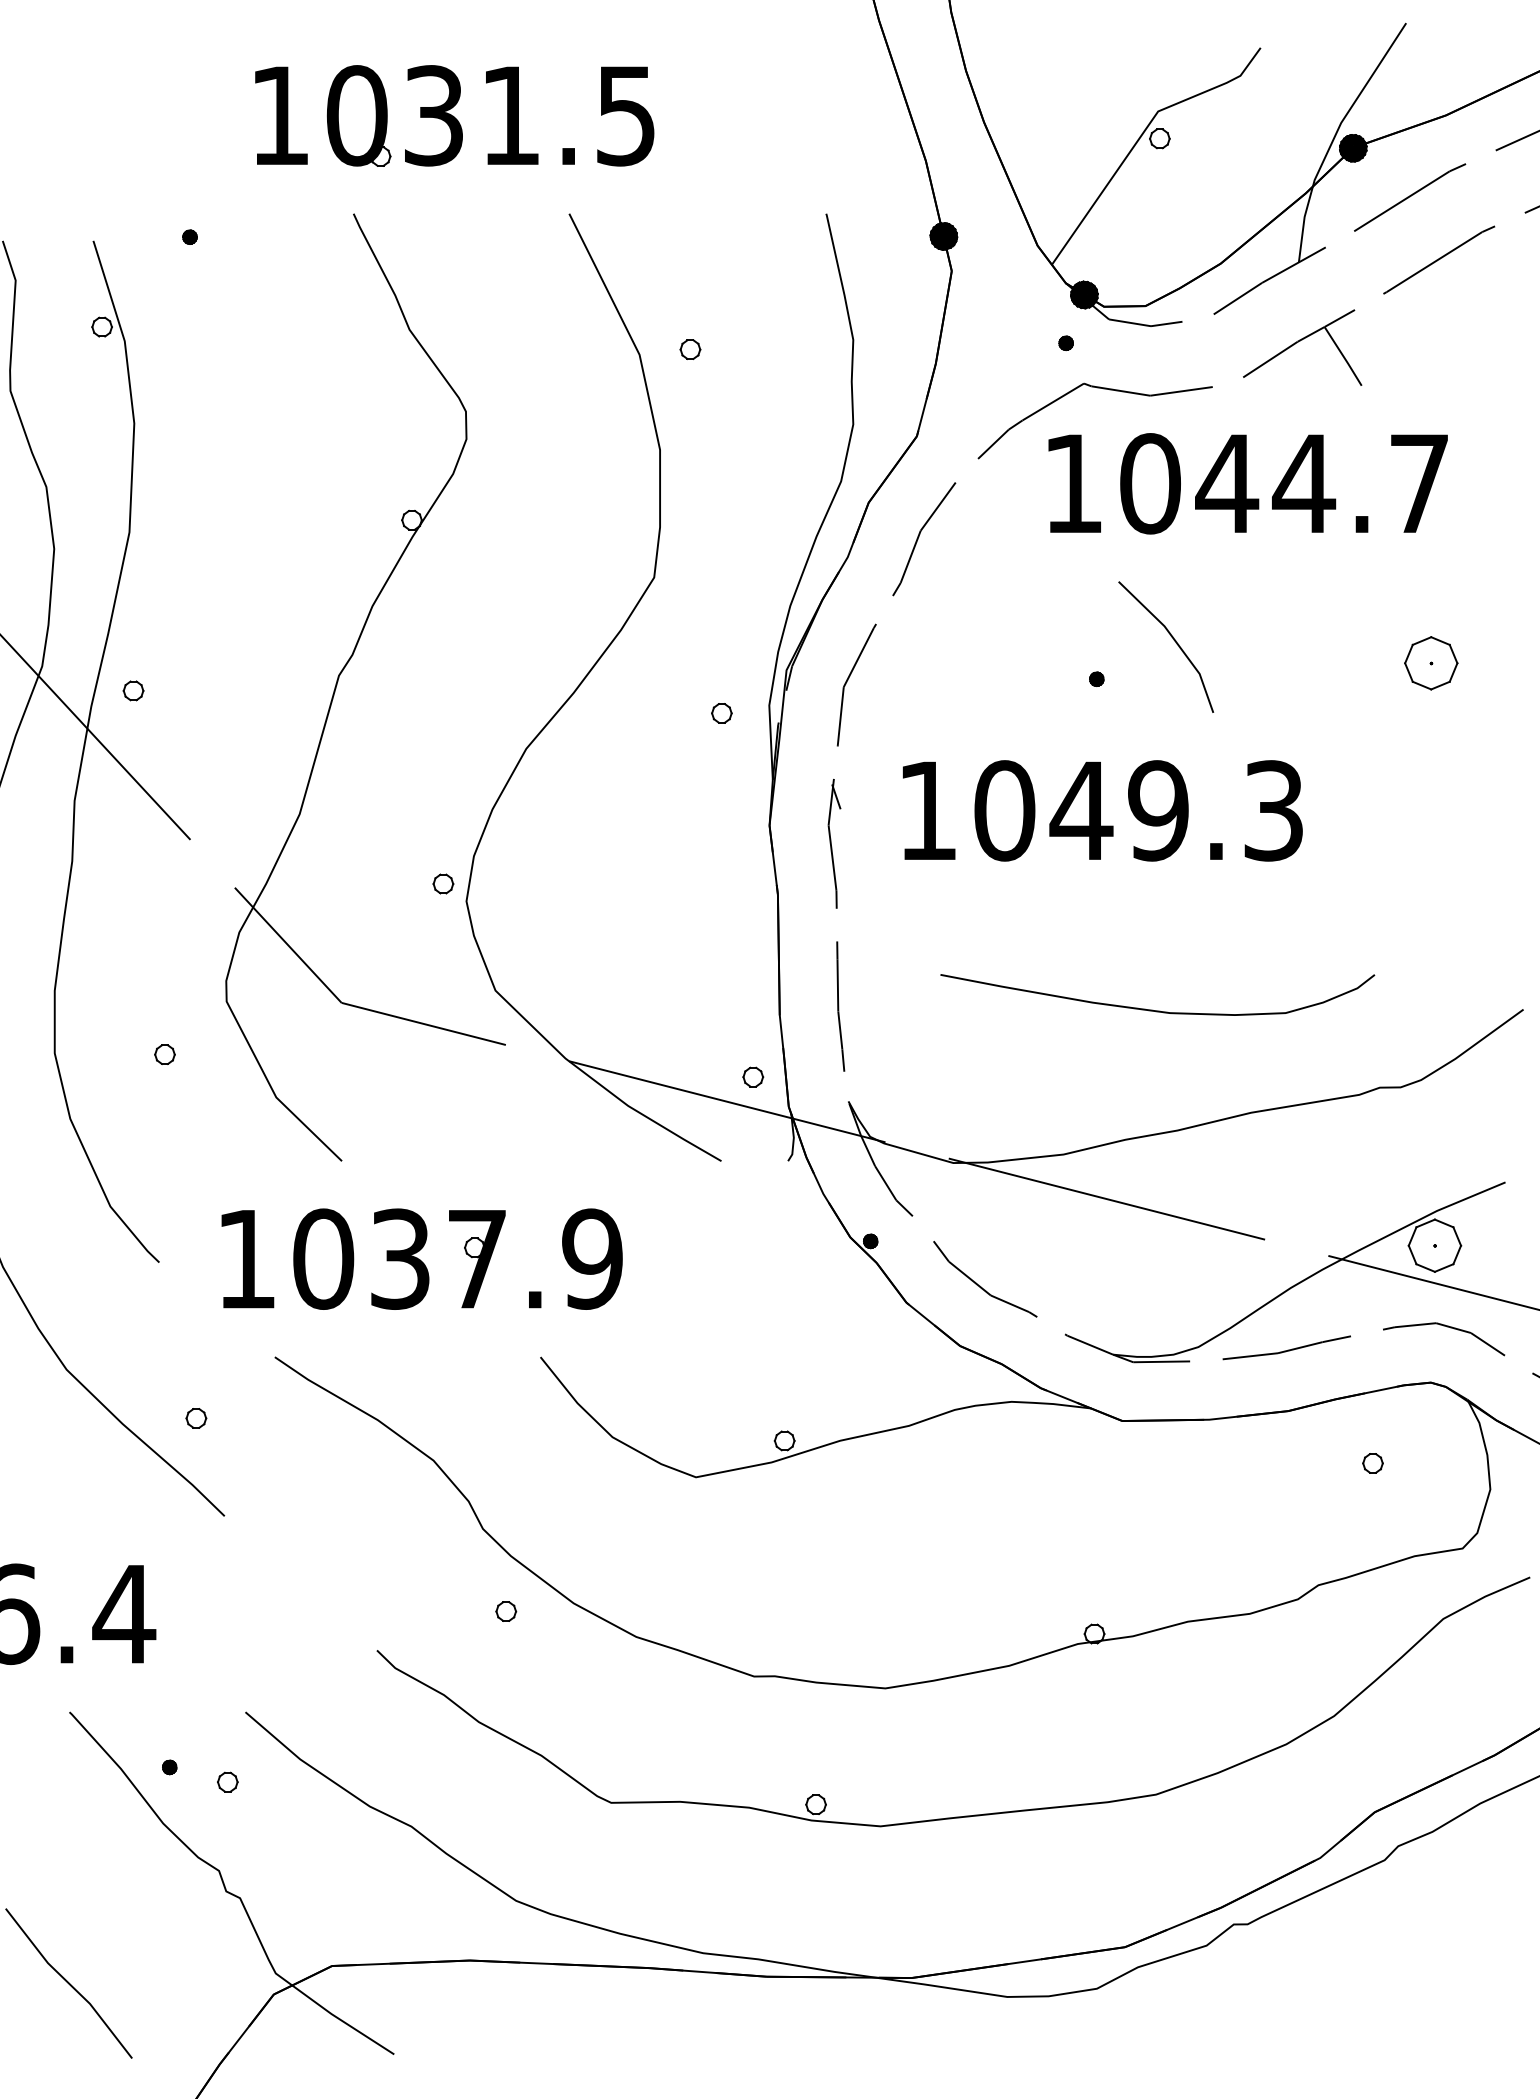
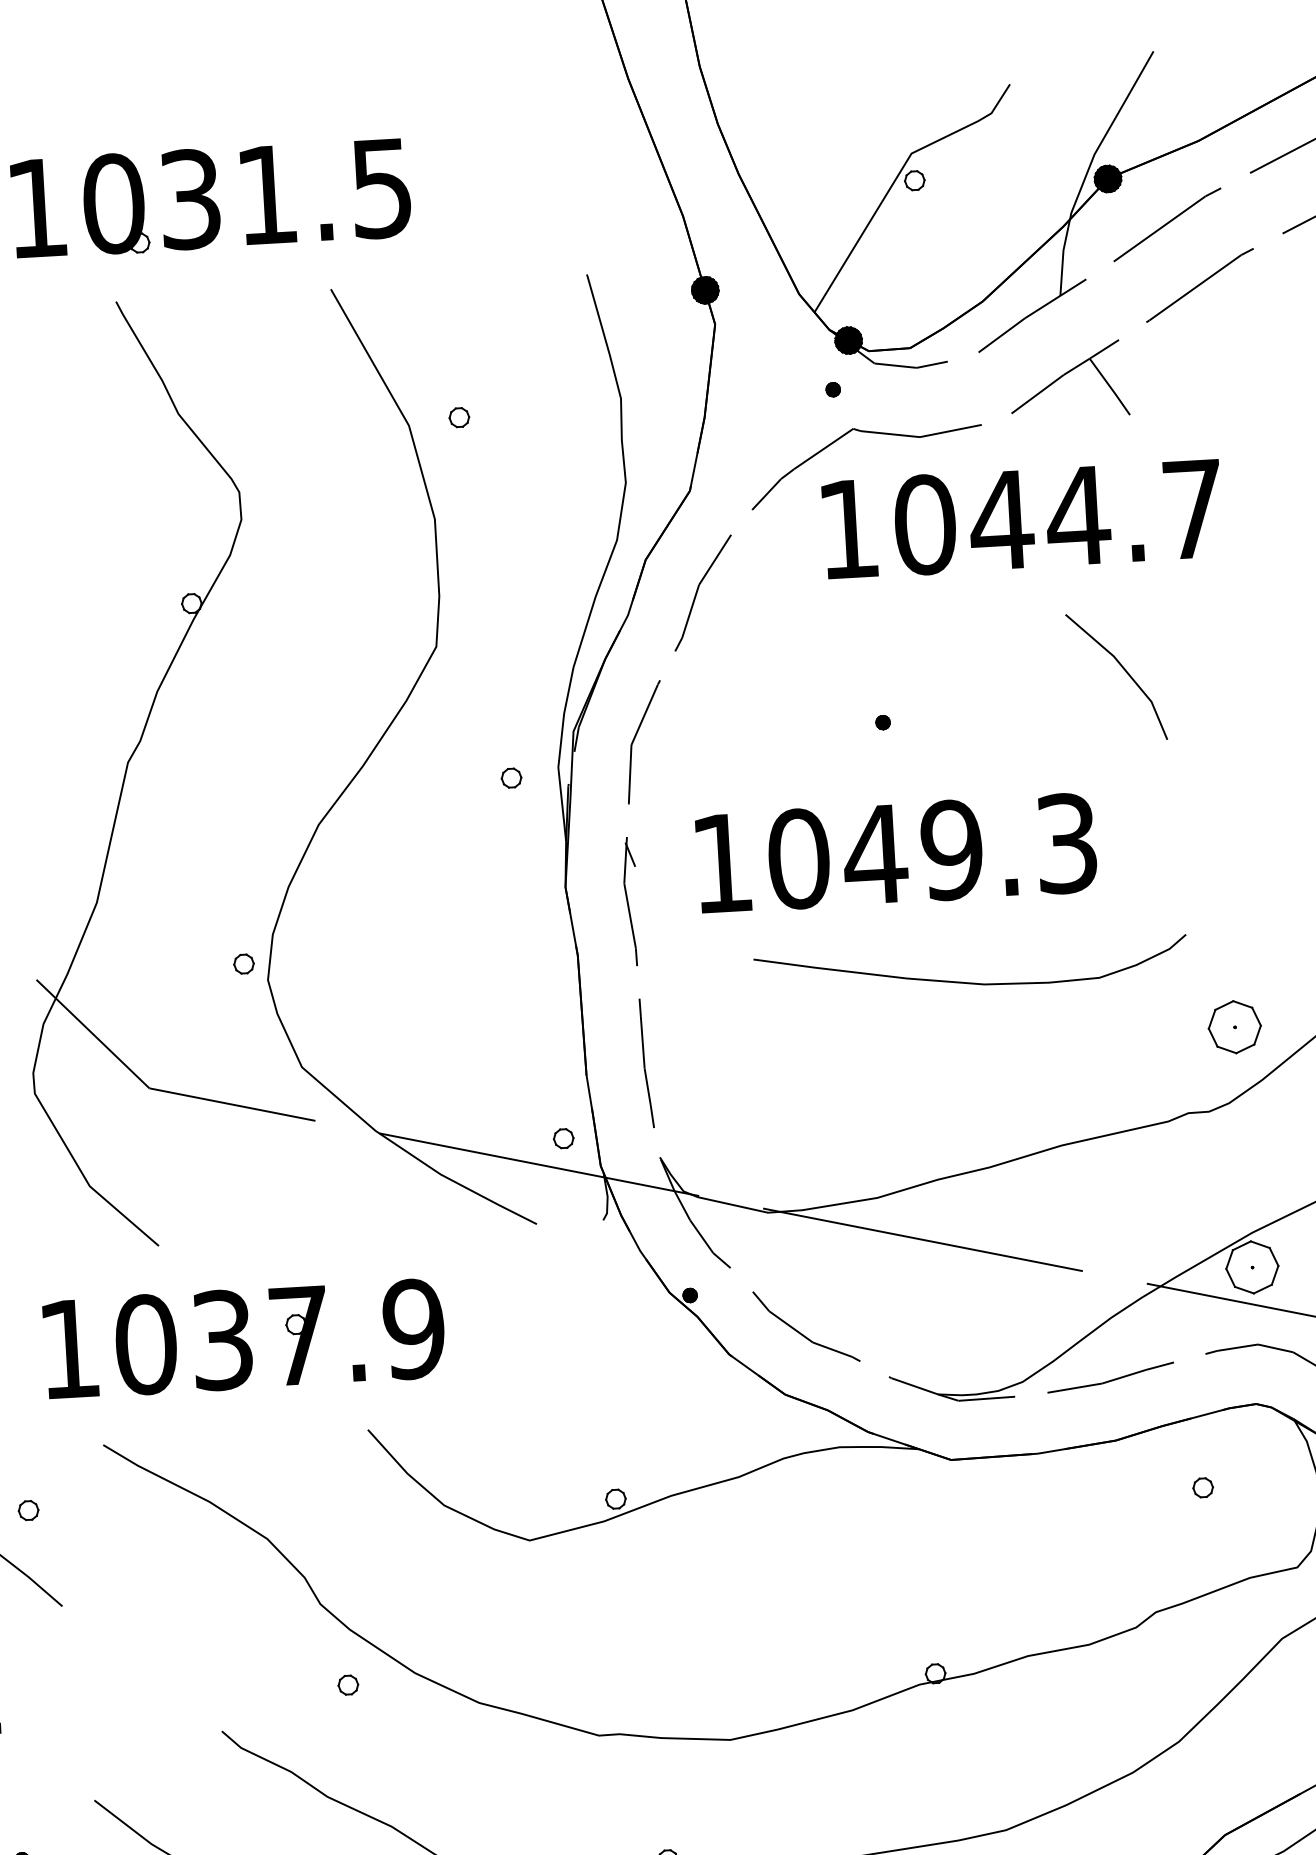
line: (1173, 640) -> (1123, 670), moved
part: (1431, 663) -> (1235, 1027), moved
curve: (1152, 1009) -> (966, 981), moved

